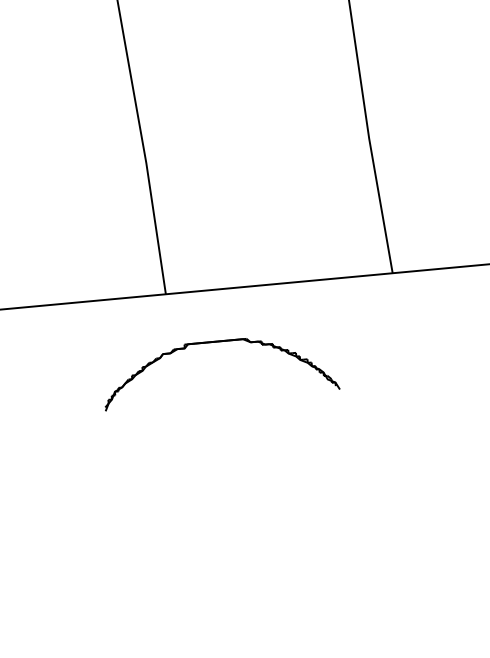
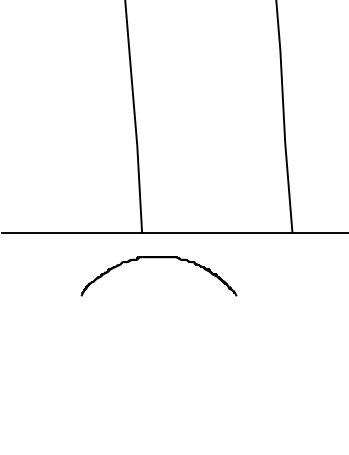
part: (216, 343) -> (158, 258), moved

